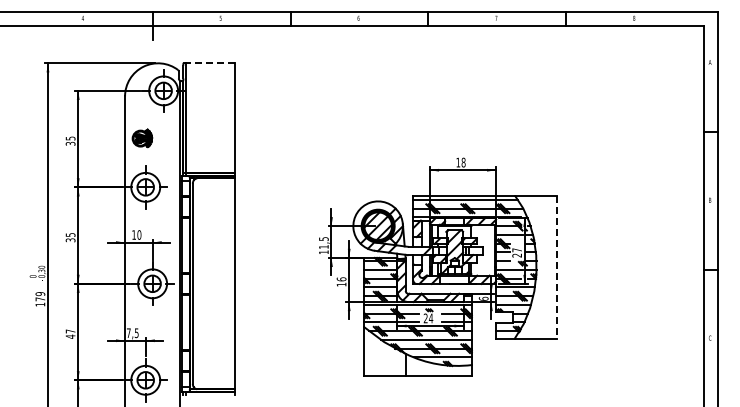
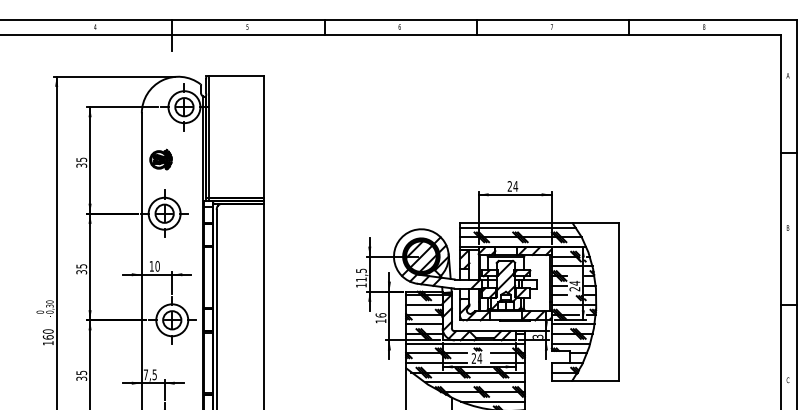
line: (210, 62) -> (236, 75), dashed -> solid
text: (460, 162) -> (512, 186), 18 -> 24
text: (516, 250) -> (574, 283), 27 -> 24
line: (556, 267) -> (618, 302), dashed -> solid
text: (40, 296) -> (48, 334), 179 -> 160
text: (483, 298) -> (537, 336), 6 -> 3
text: (70, 333) -> (81, 375), 47 -> 35

